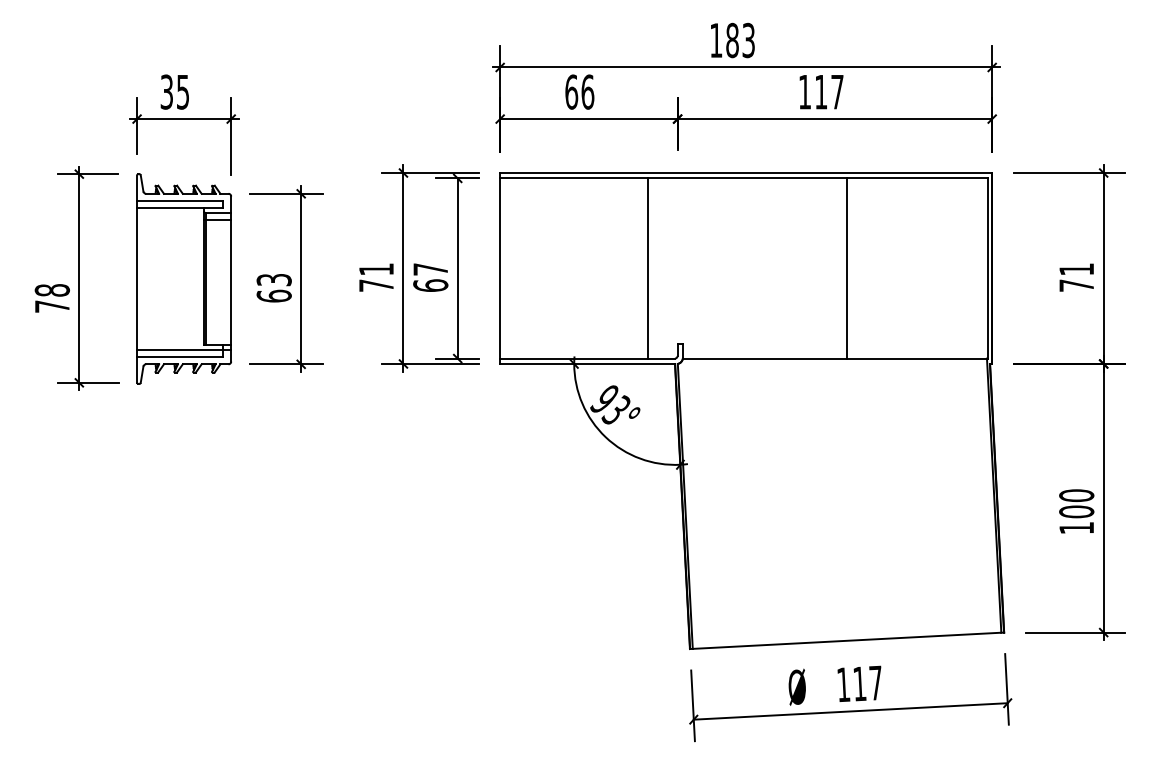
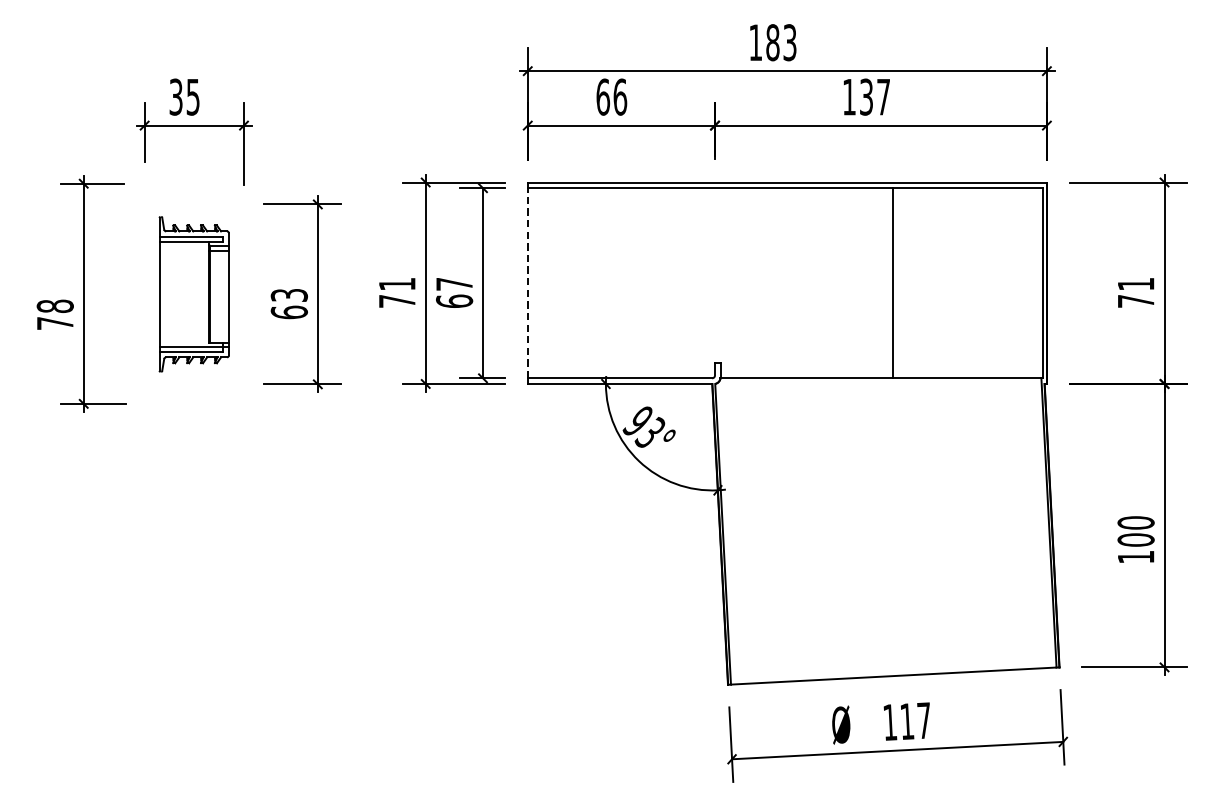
text: (821, 91) -> (866, 96), 117 -> 137
line: (500, 268) -> (528, 283), solid -> dashed
line: (647, 268) -> (683, 283), removed
part: (183, 278) -> (193, 293), size x0.7

